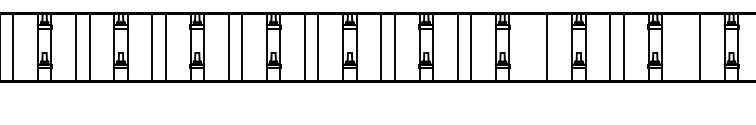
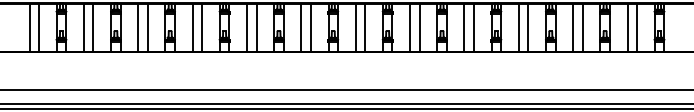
line: (534, 47) -> (464, 27), added
line: (687, 47) -> (573, 27), added

